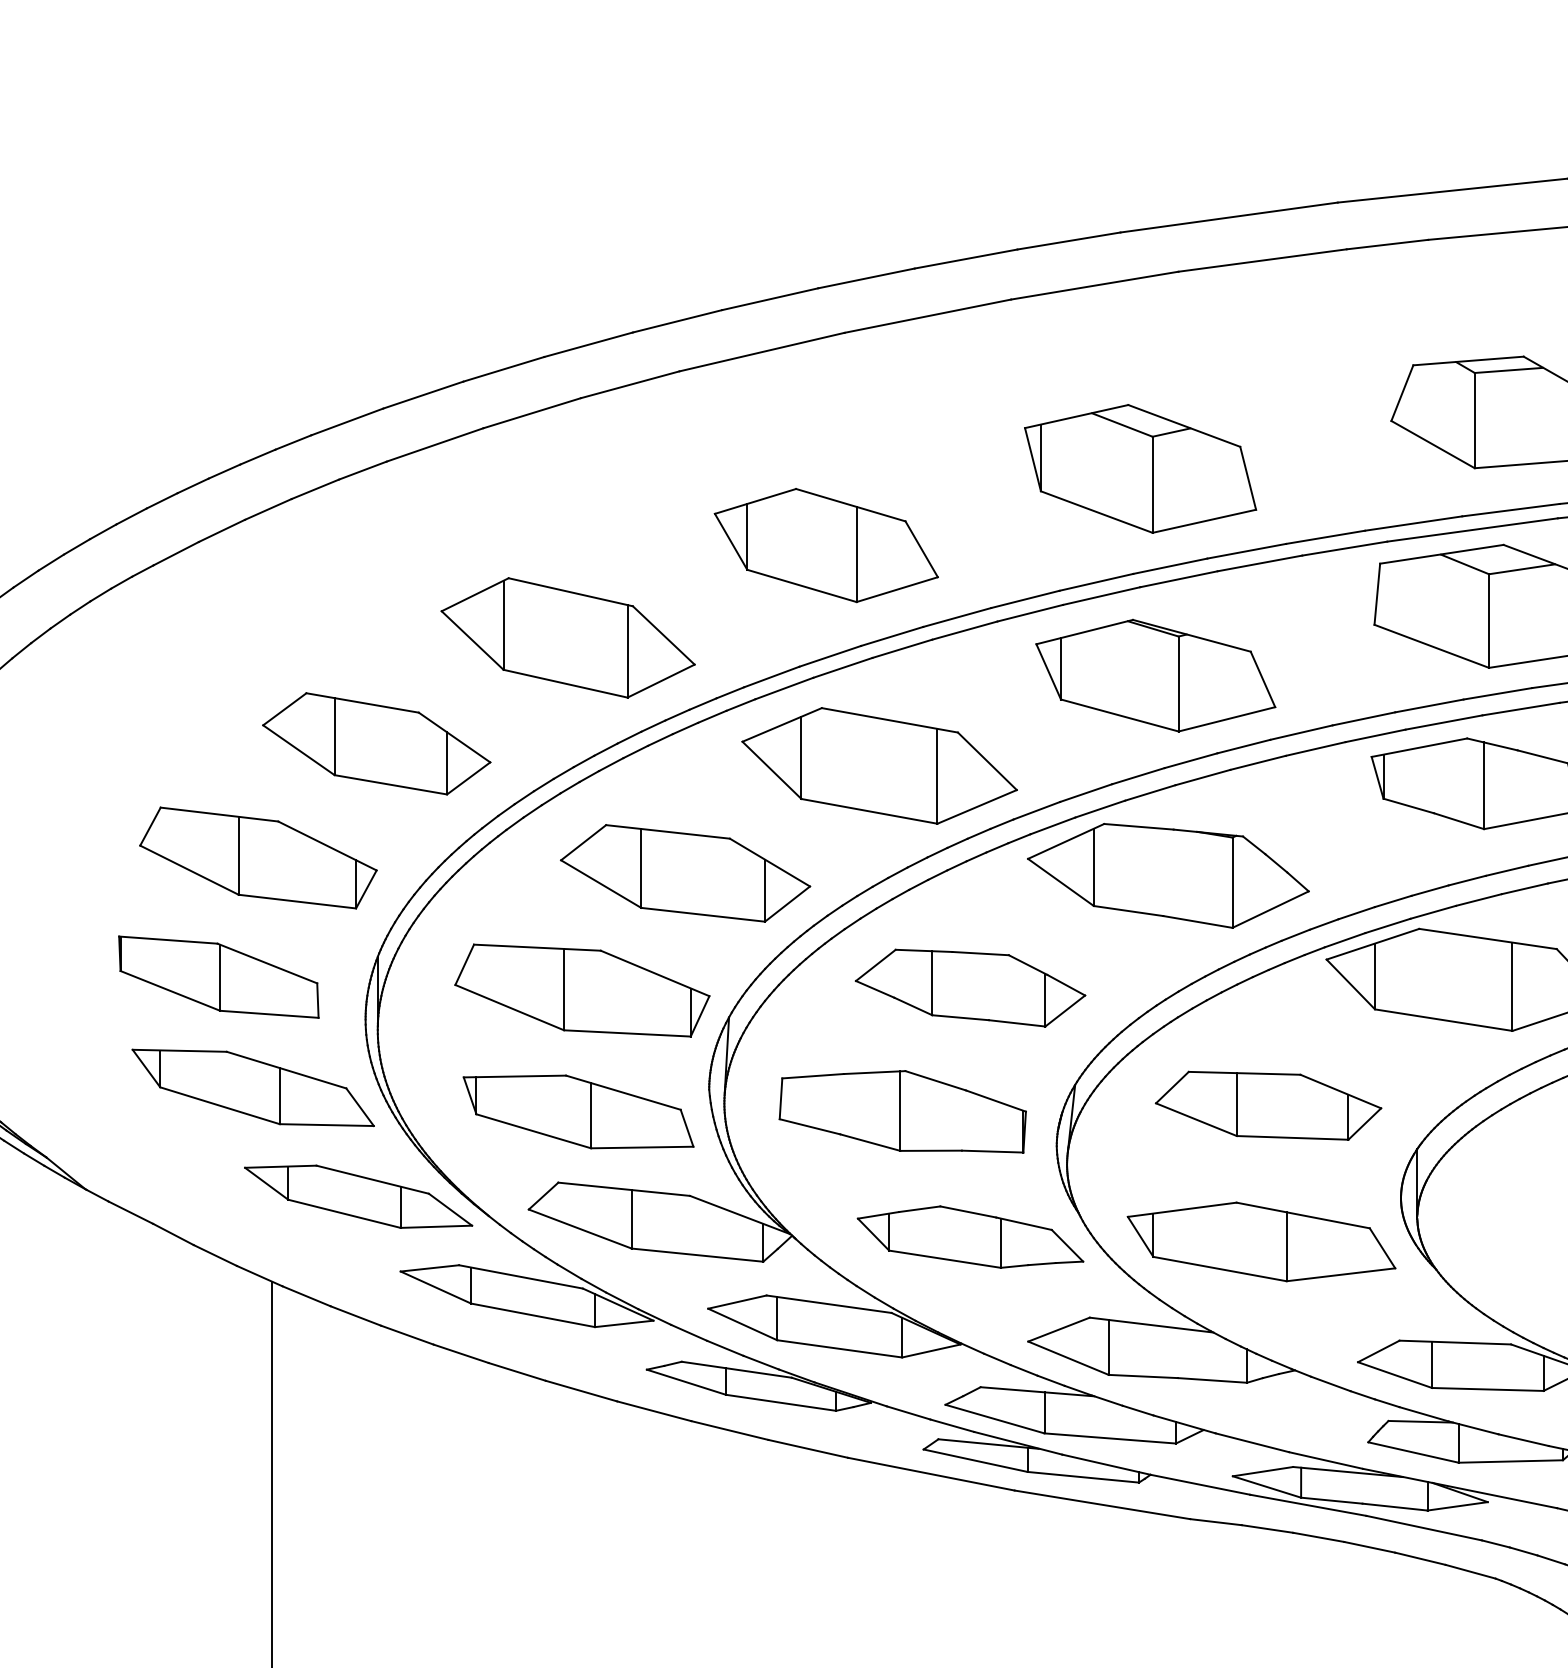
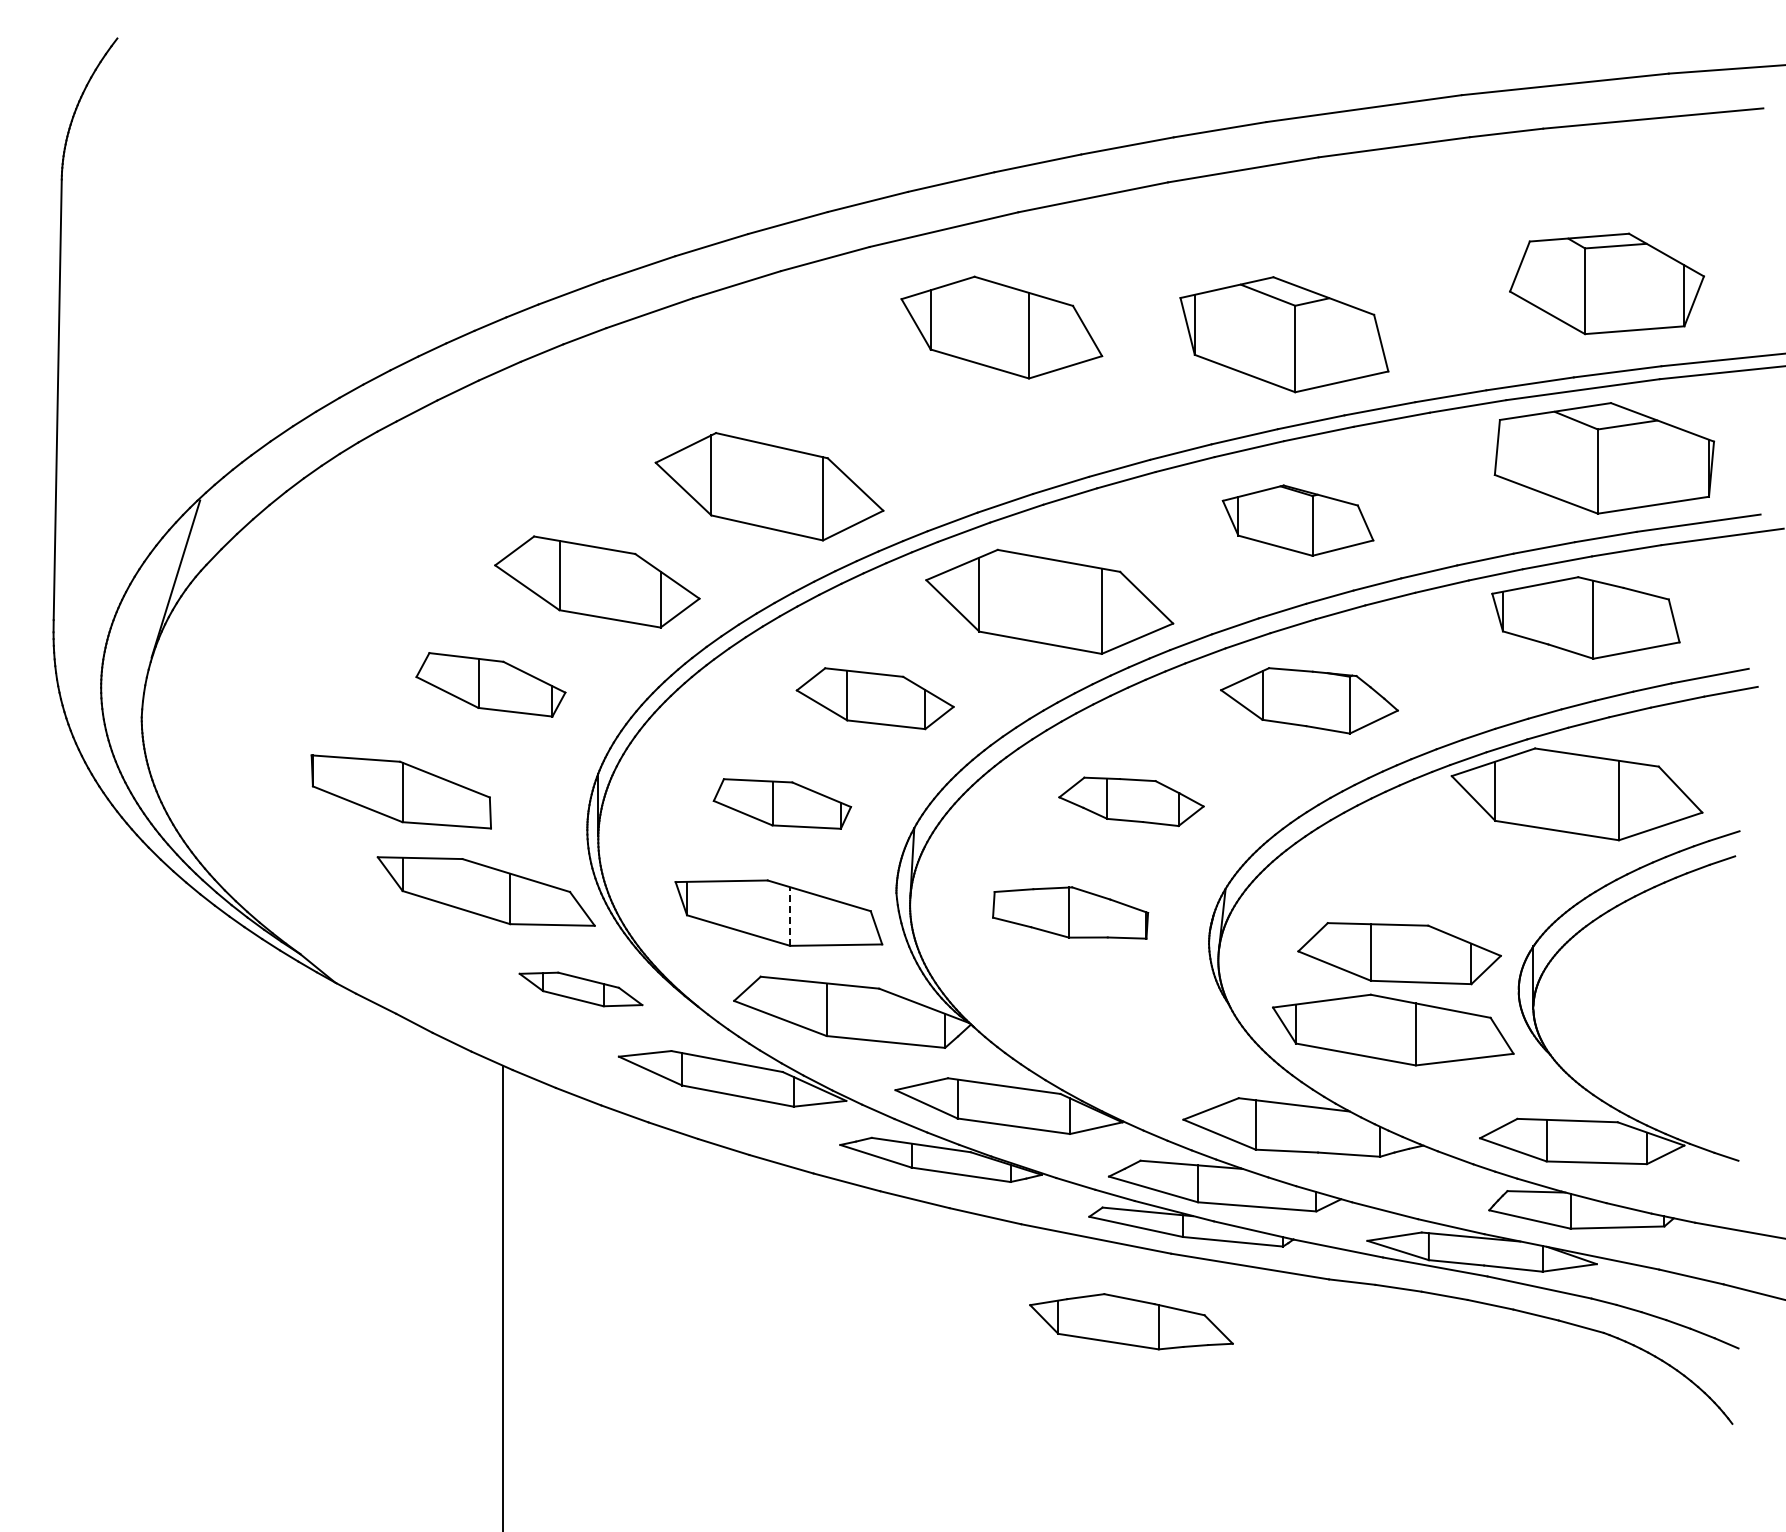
part: (826, 545) -> (1001, 327), moved
part: (1155, 675) -> (1297, 520), size x0.7
part: (257, 857) -> (490, 684), size x0.7
part: (685, 873) -> (875, 698), size x0.7
part: (1168, 875) -> (1309, 700), size x0.7
part: (217, 976) -> (400, 791), moved
part: (970, 987) -> (1131, 801), size x0.7
part: (582, 990) -> (782, 803), size x0.6
part: (1268, 1105) -> (1399, 953), moved
part: (902, 1111) -> (1070, 912), size x0.7
line: (591, 1115) -> (790, 916), solid -> dashed
part: (357, 1196) -> (580, 989), size x0.6
part: (970, 1236) -> (1131, 1321), moved

